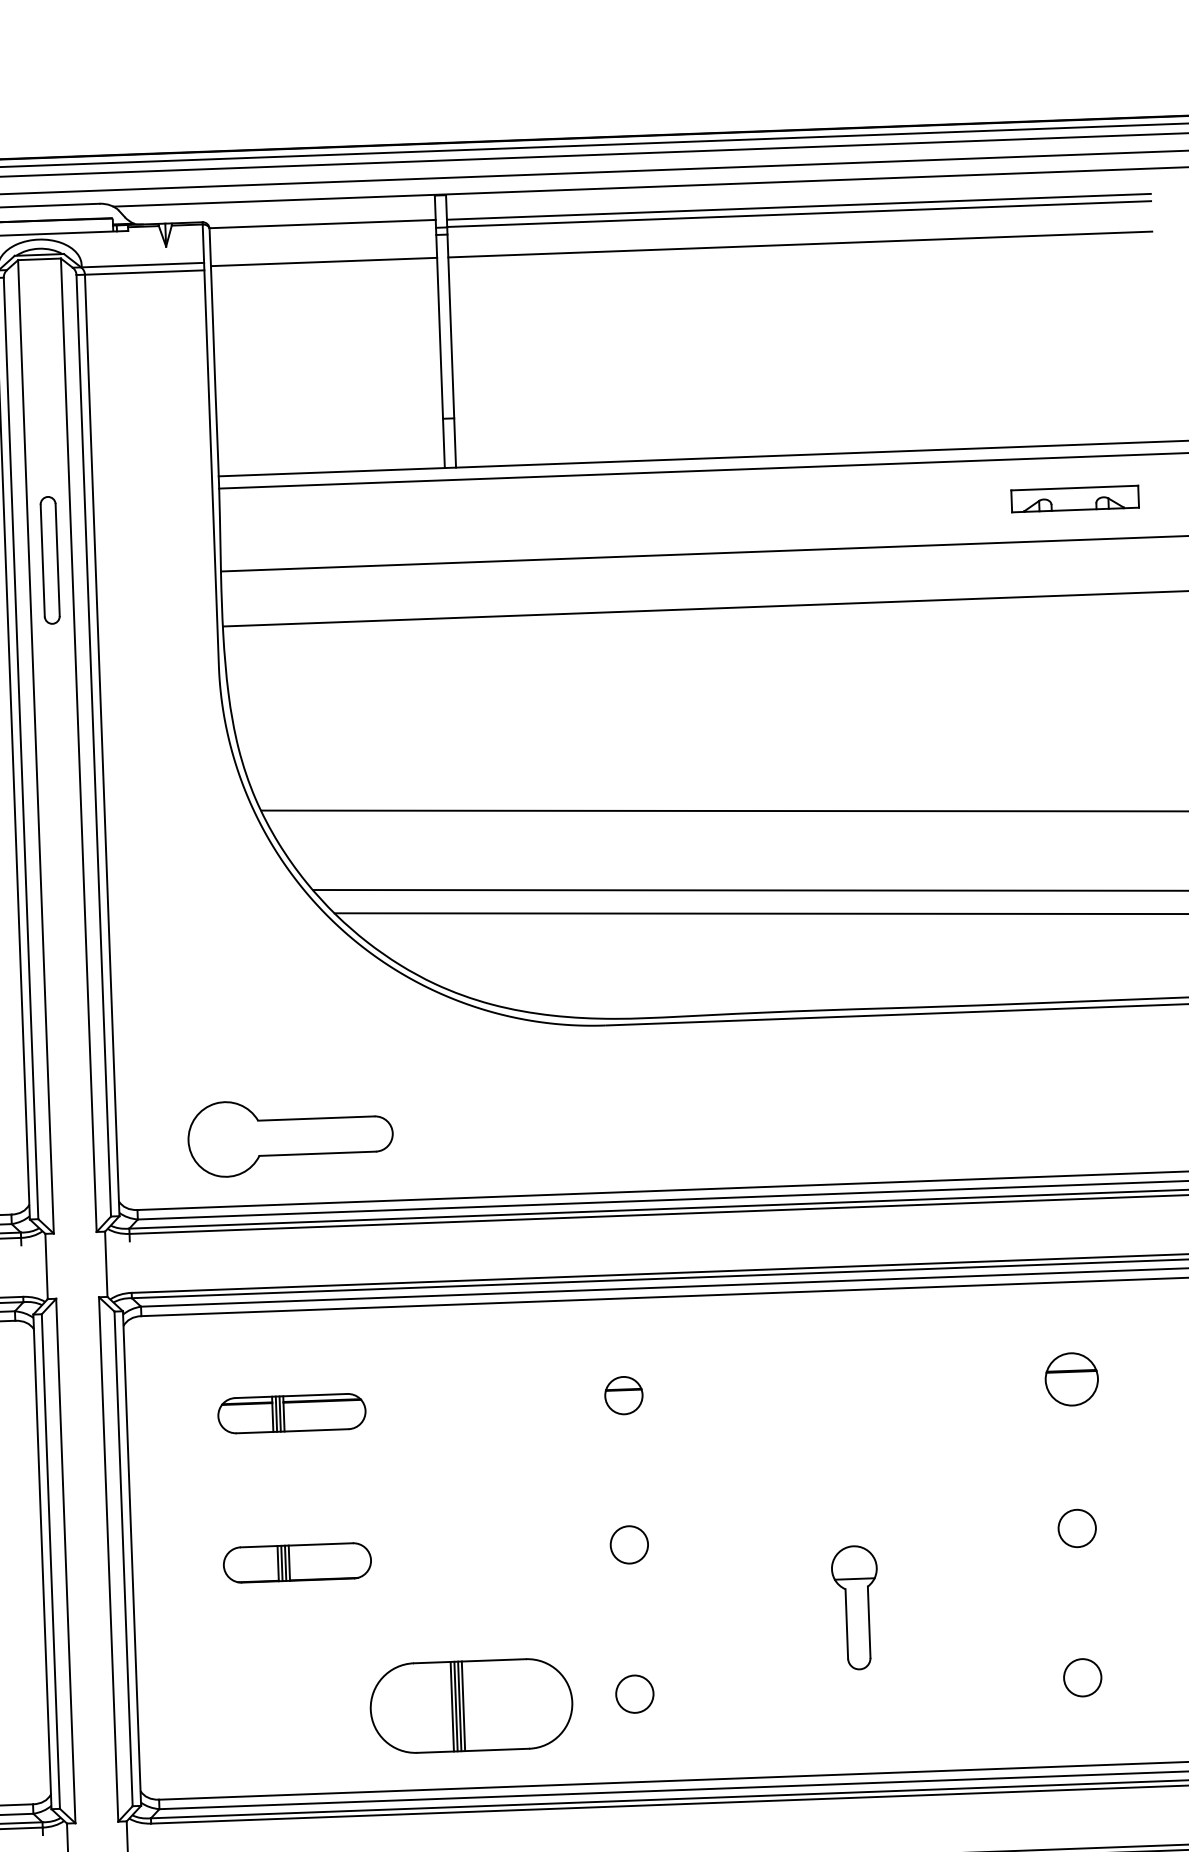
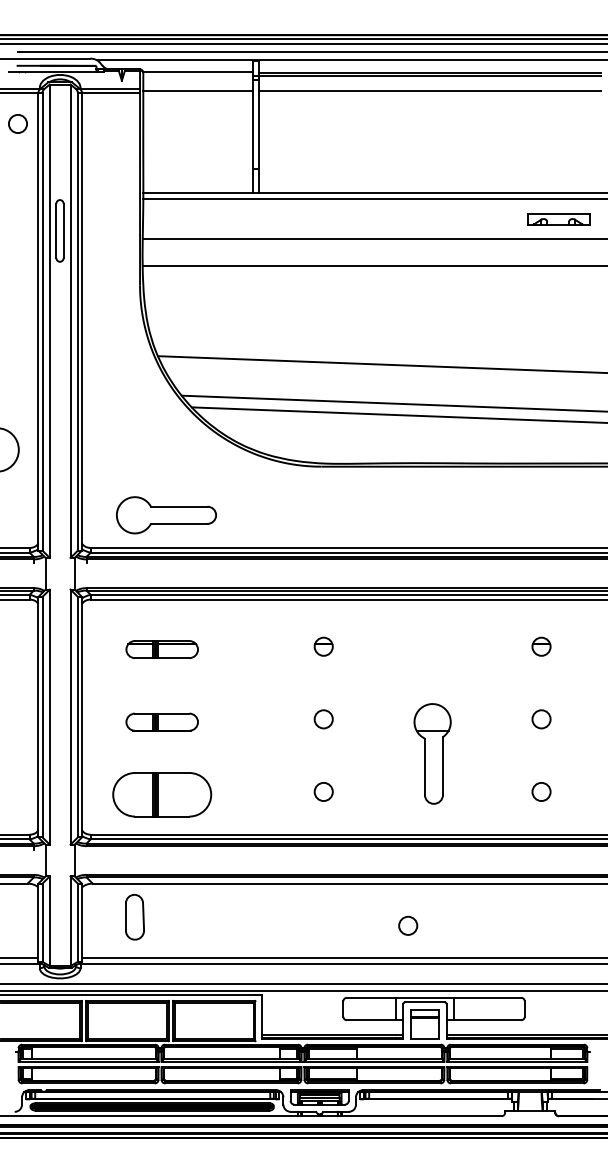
part: (1071, 1378) -> (541, 646), size x0.71
part: (855, 1606) -> (432, 753), size x1.67
part: (472, 1705) -> (162, 794), moved

